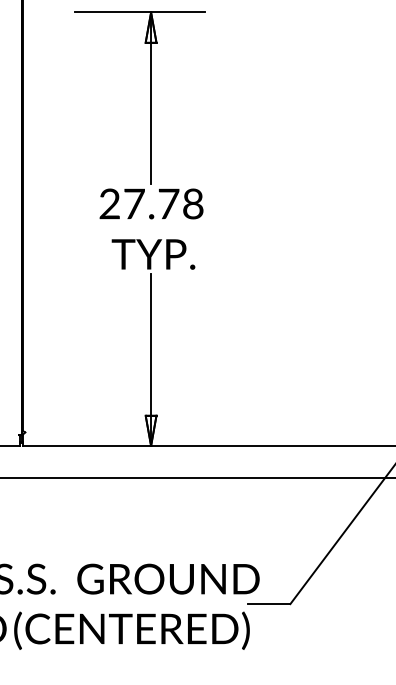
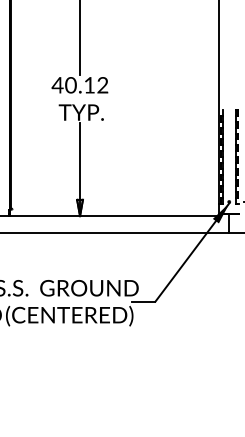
text: (150, 204) -> (79, 85), 27.78 -> 40.12

